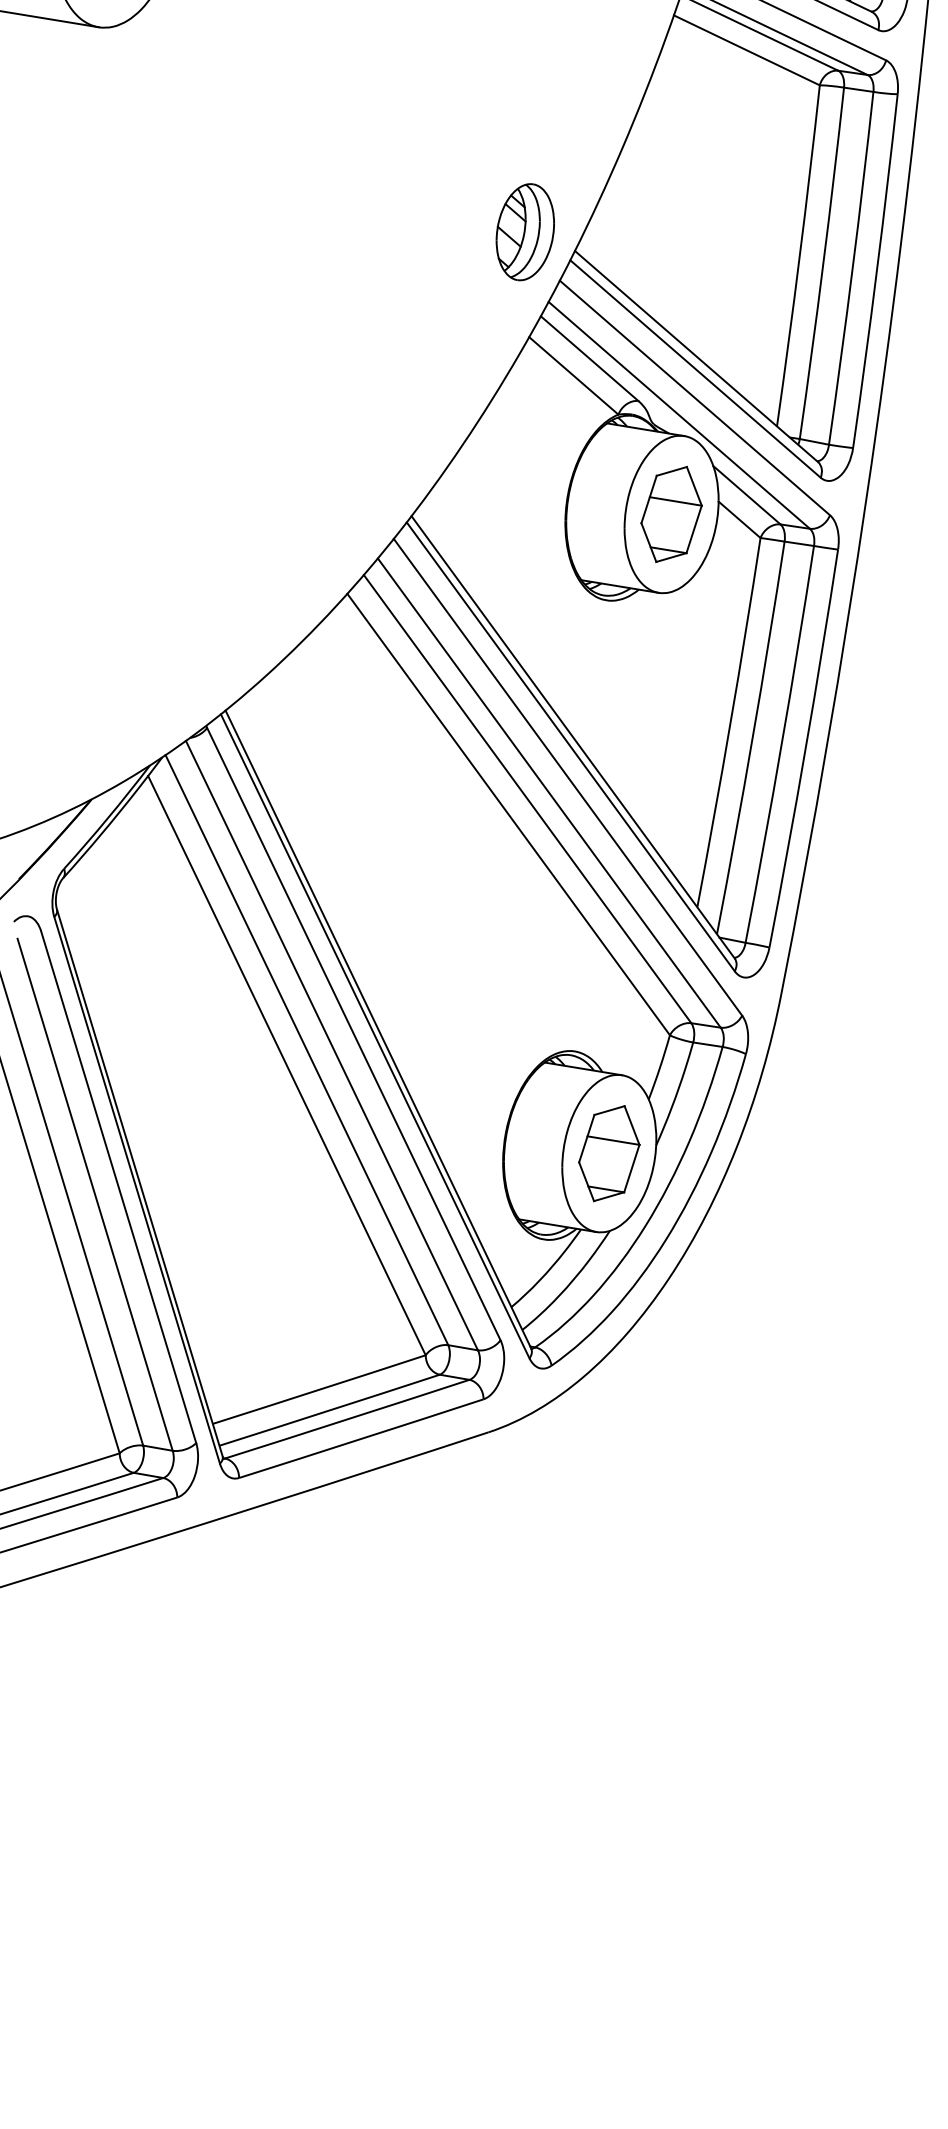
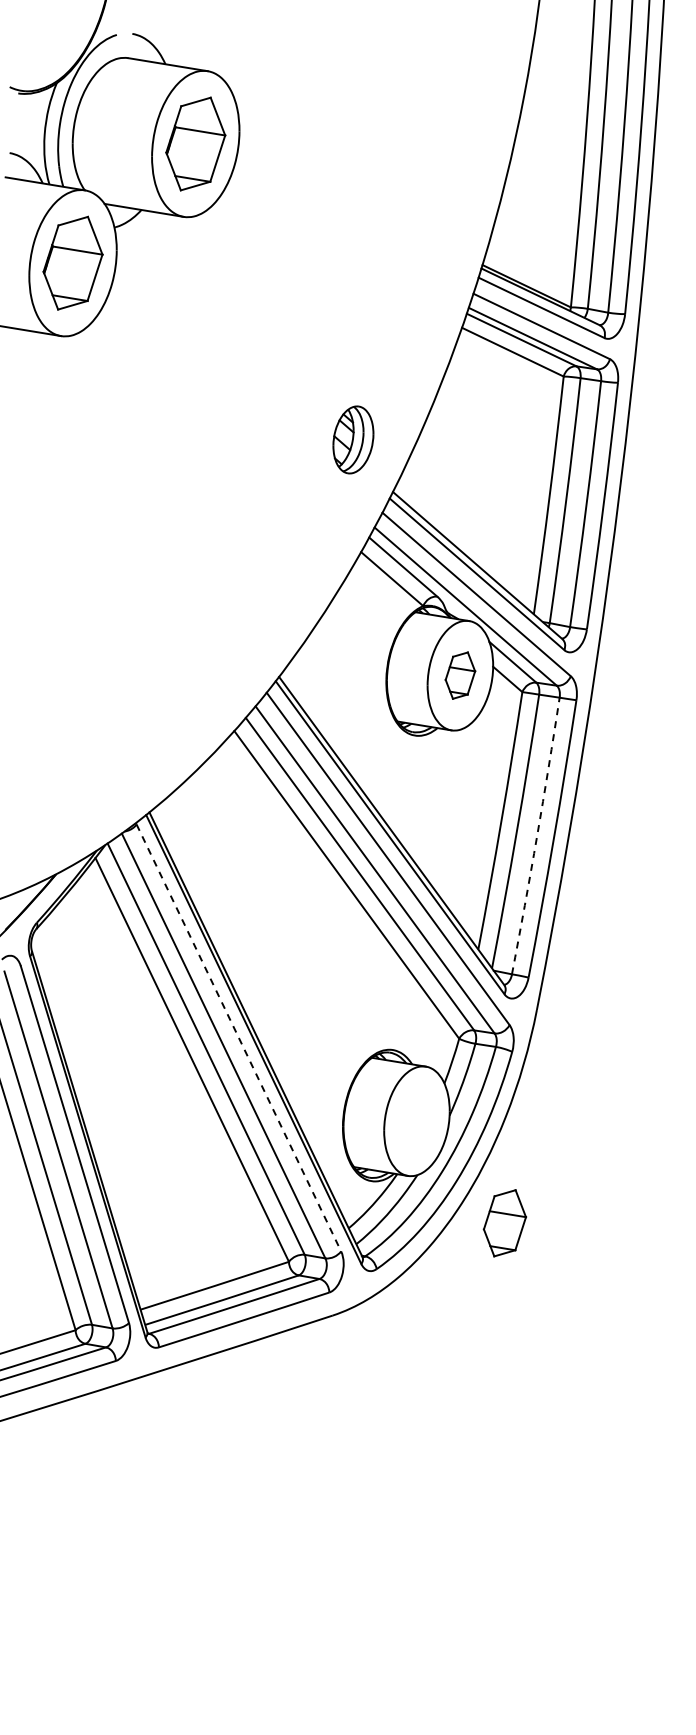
part: (525, 231) -> (353, 439), moved
part: (671, 514) -> (460, 675), size x0.7
arc: (782, 745) -> (537, 836), solid -> dashed
line: (353, 1033) -> (238, 1037), solid -> dashed
part: (608, 1153) -> (504, 1223), moved

